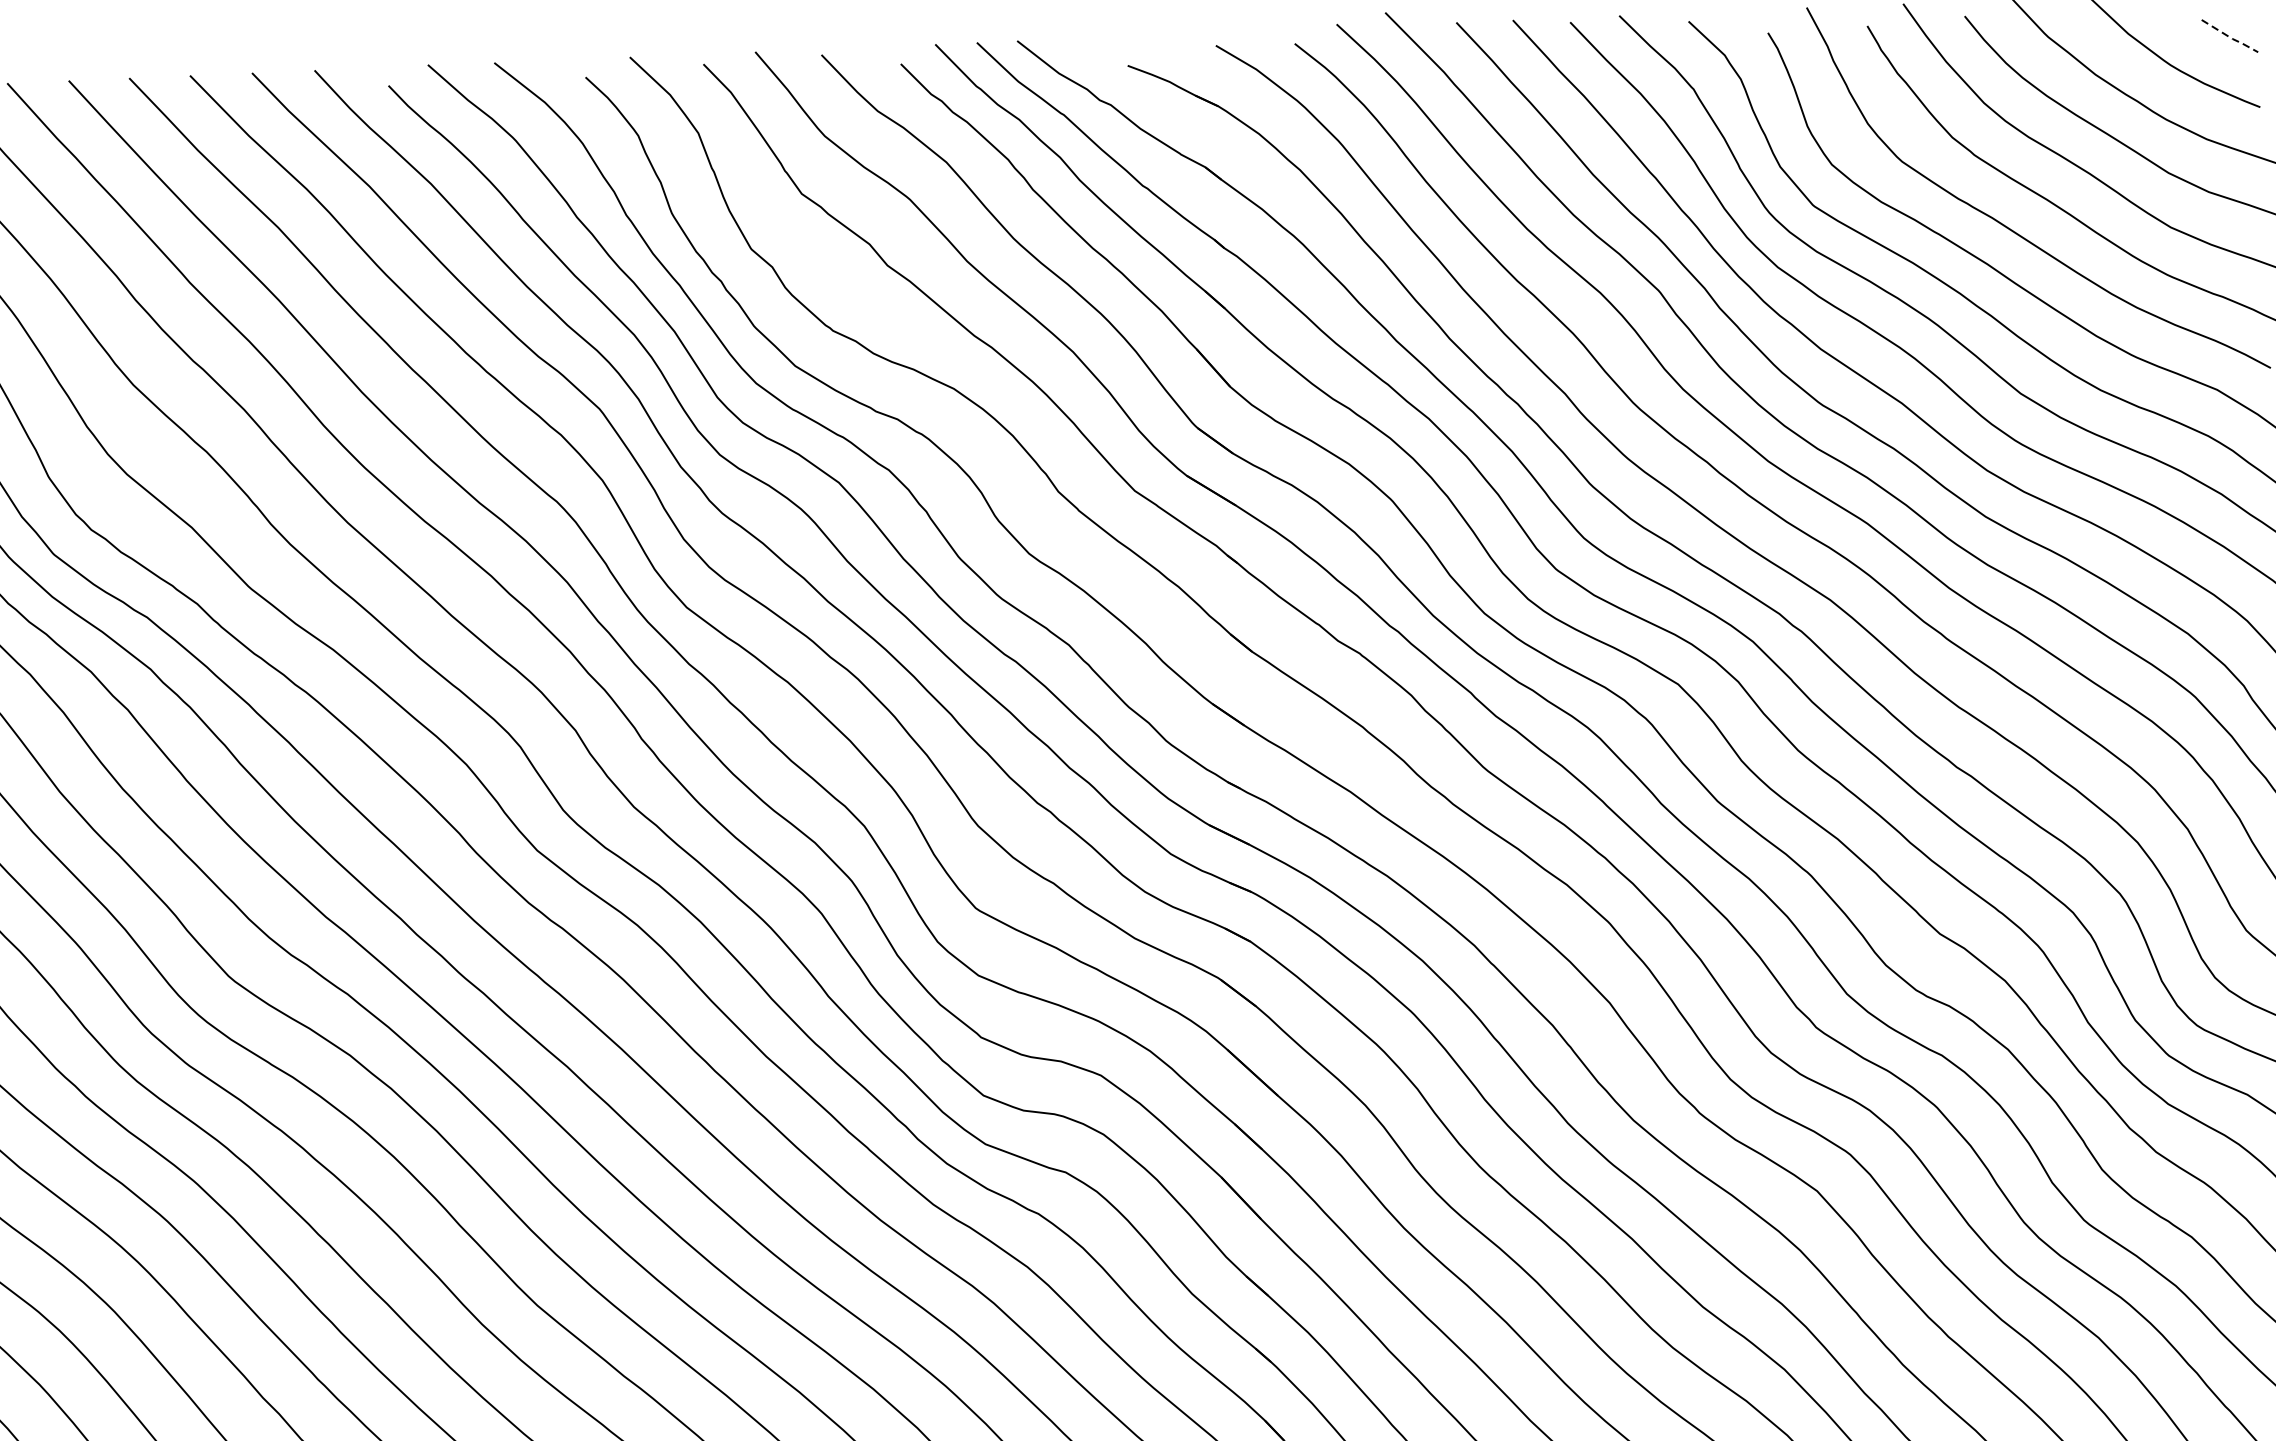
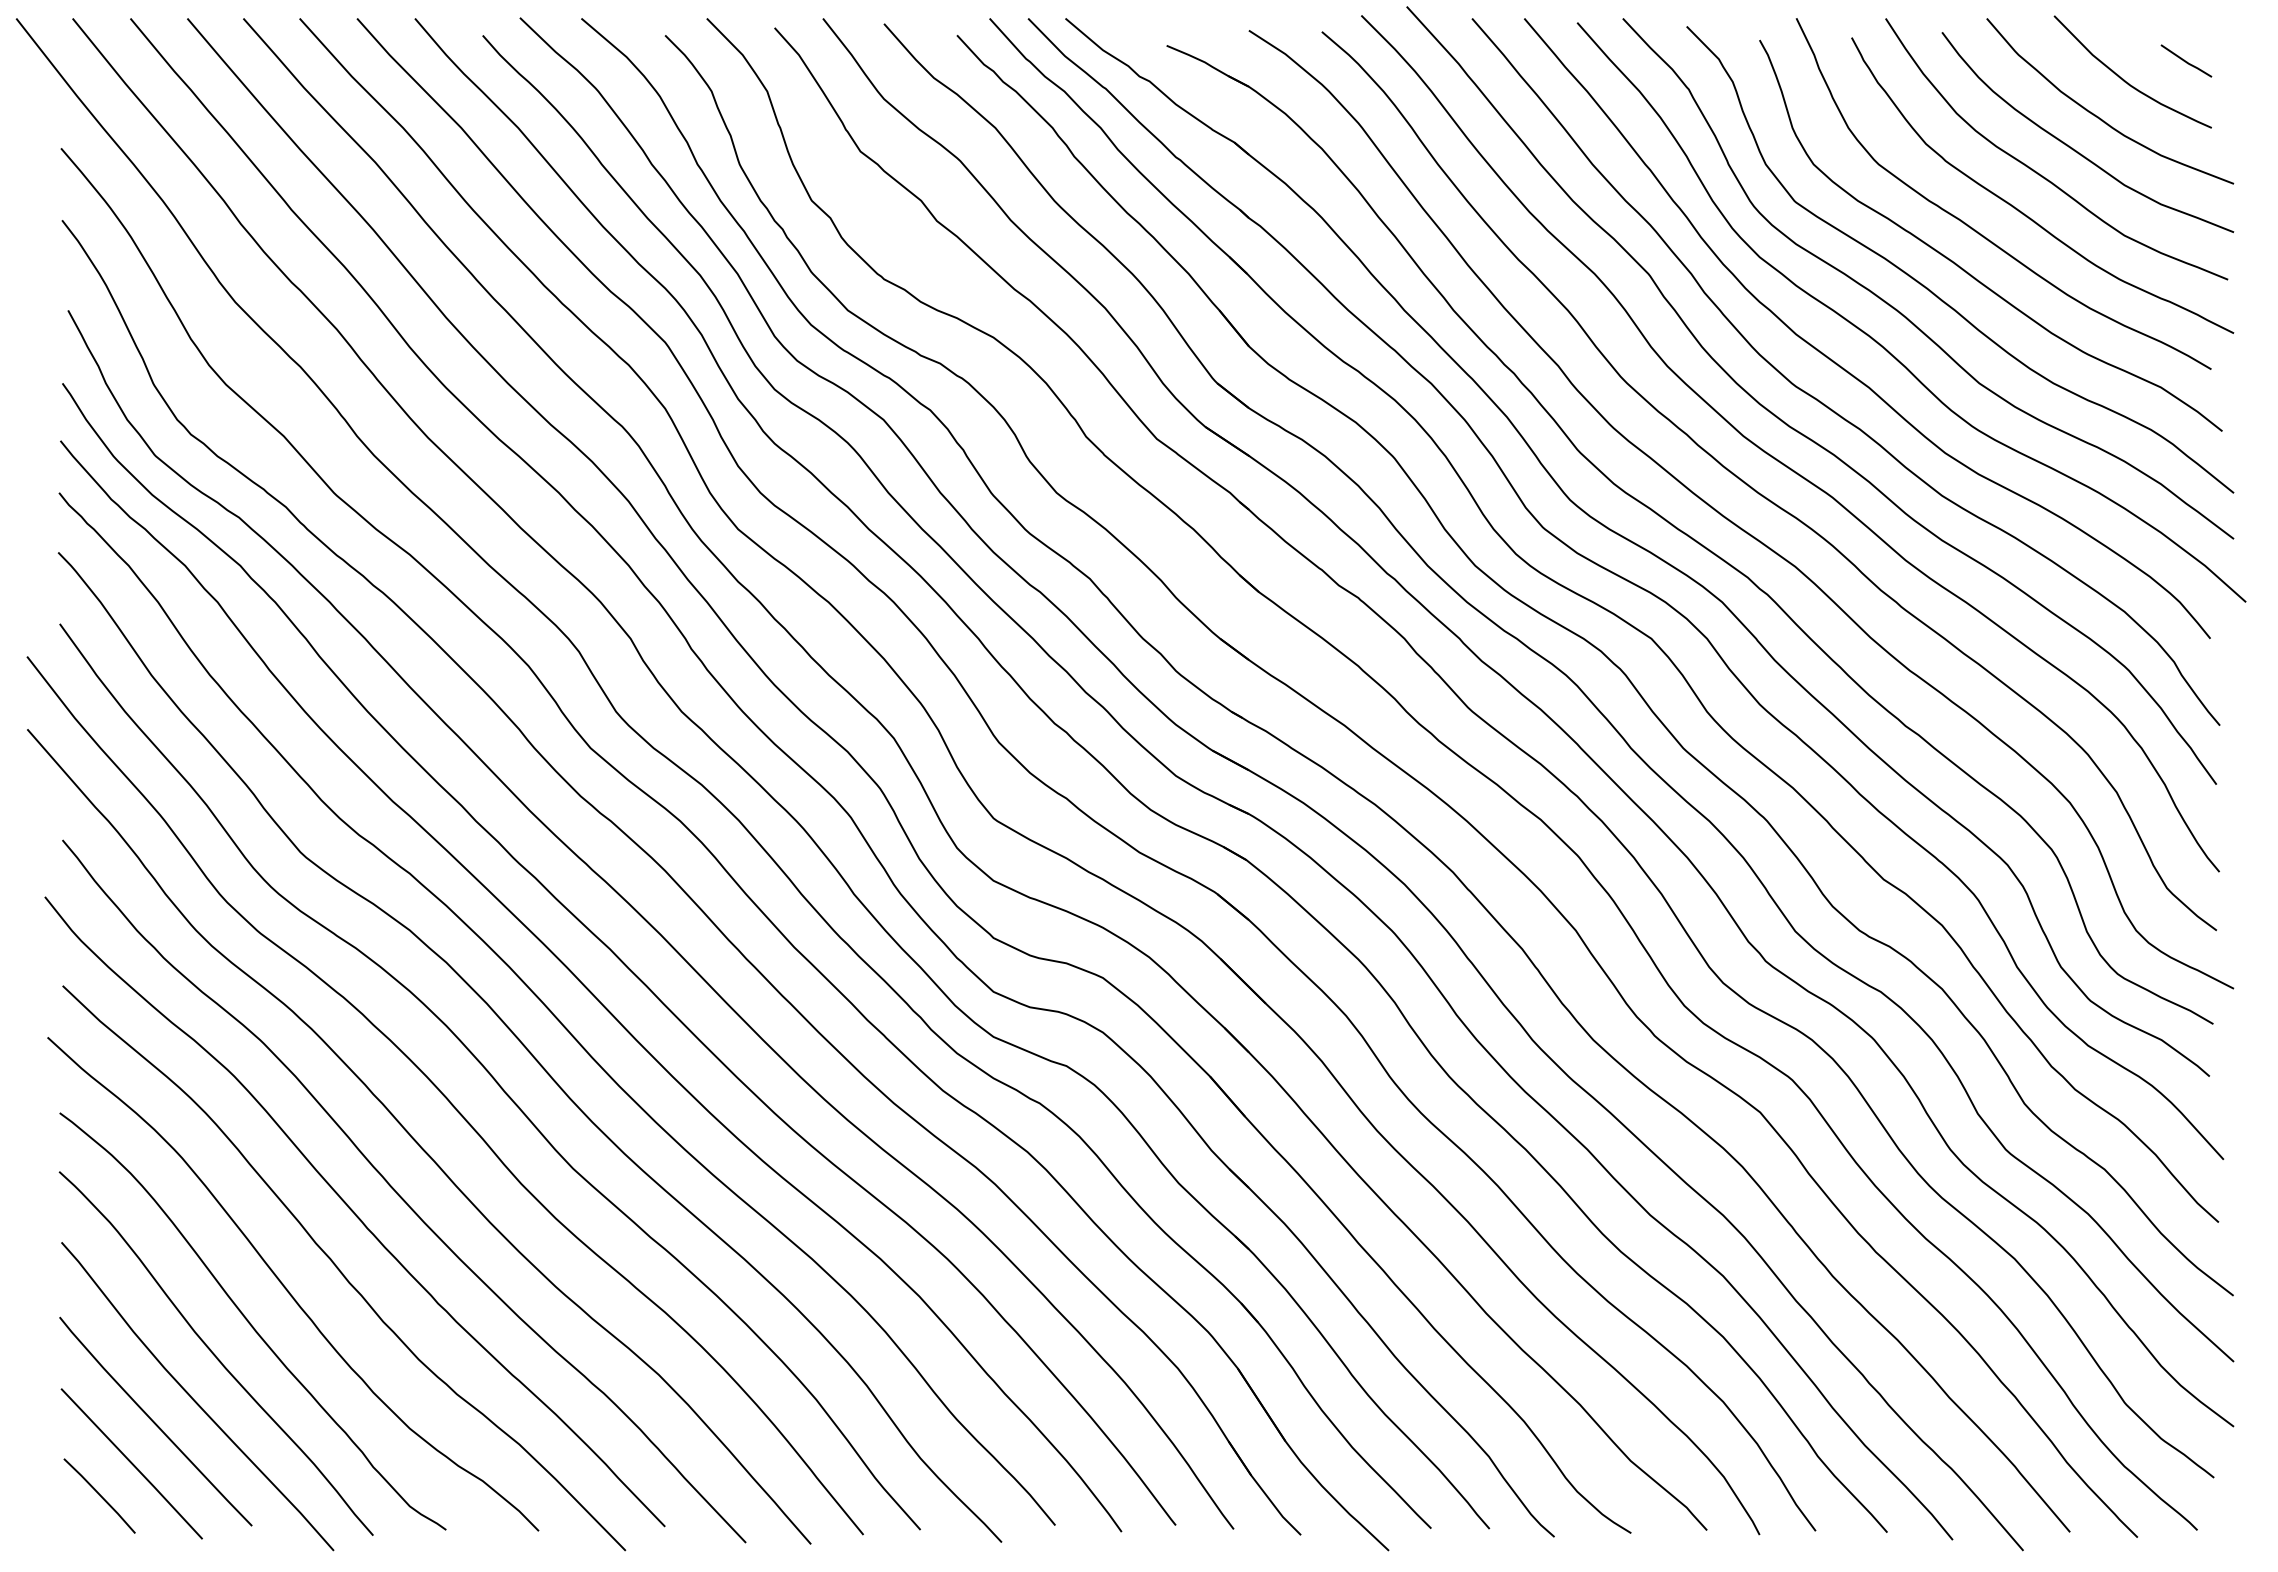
line: (2231, 37) -> (2187, 62), dashed -> solid

